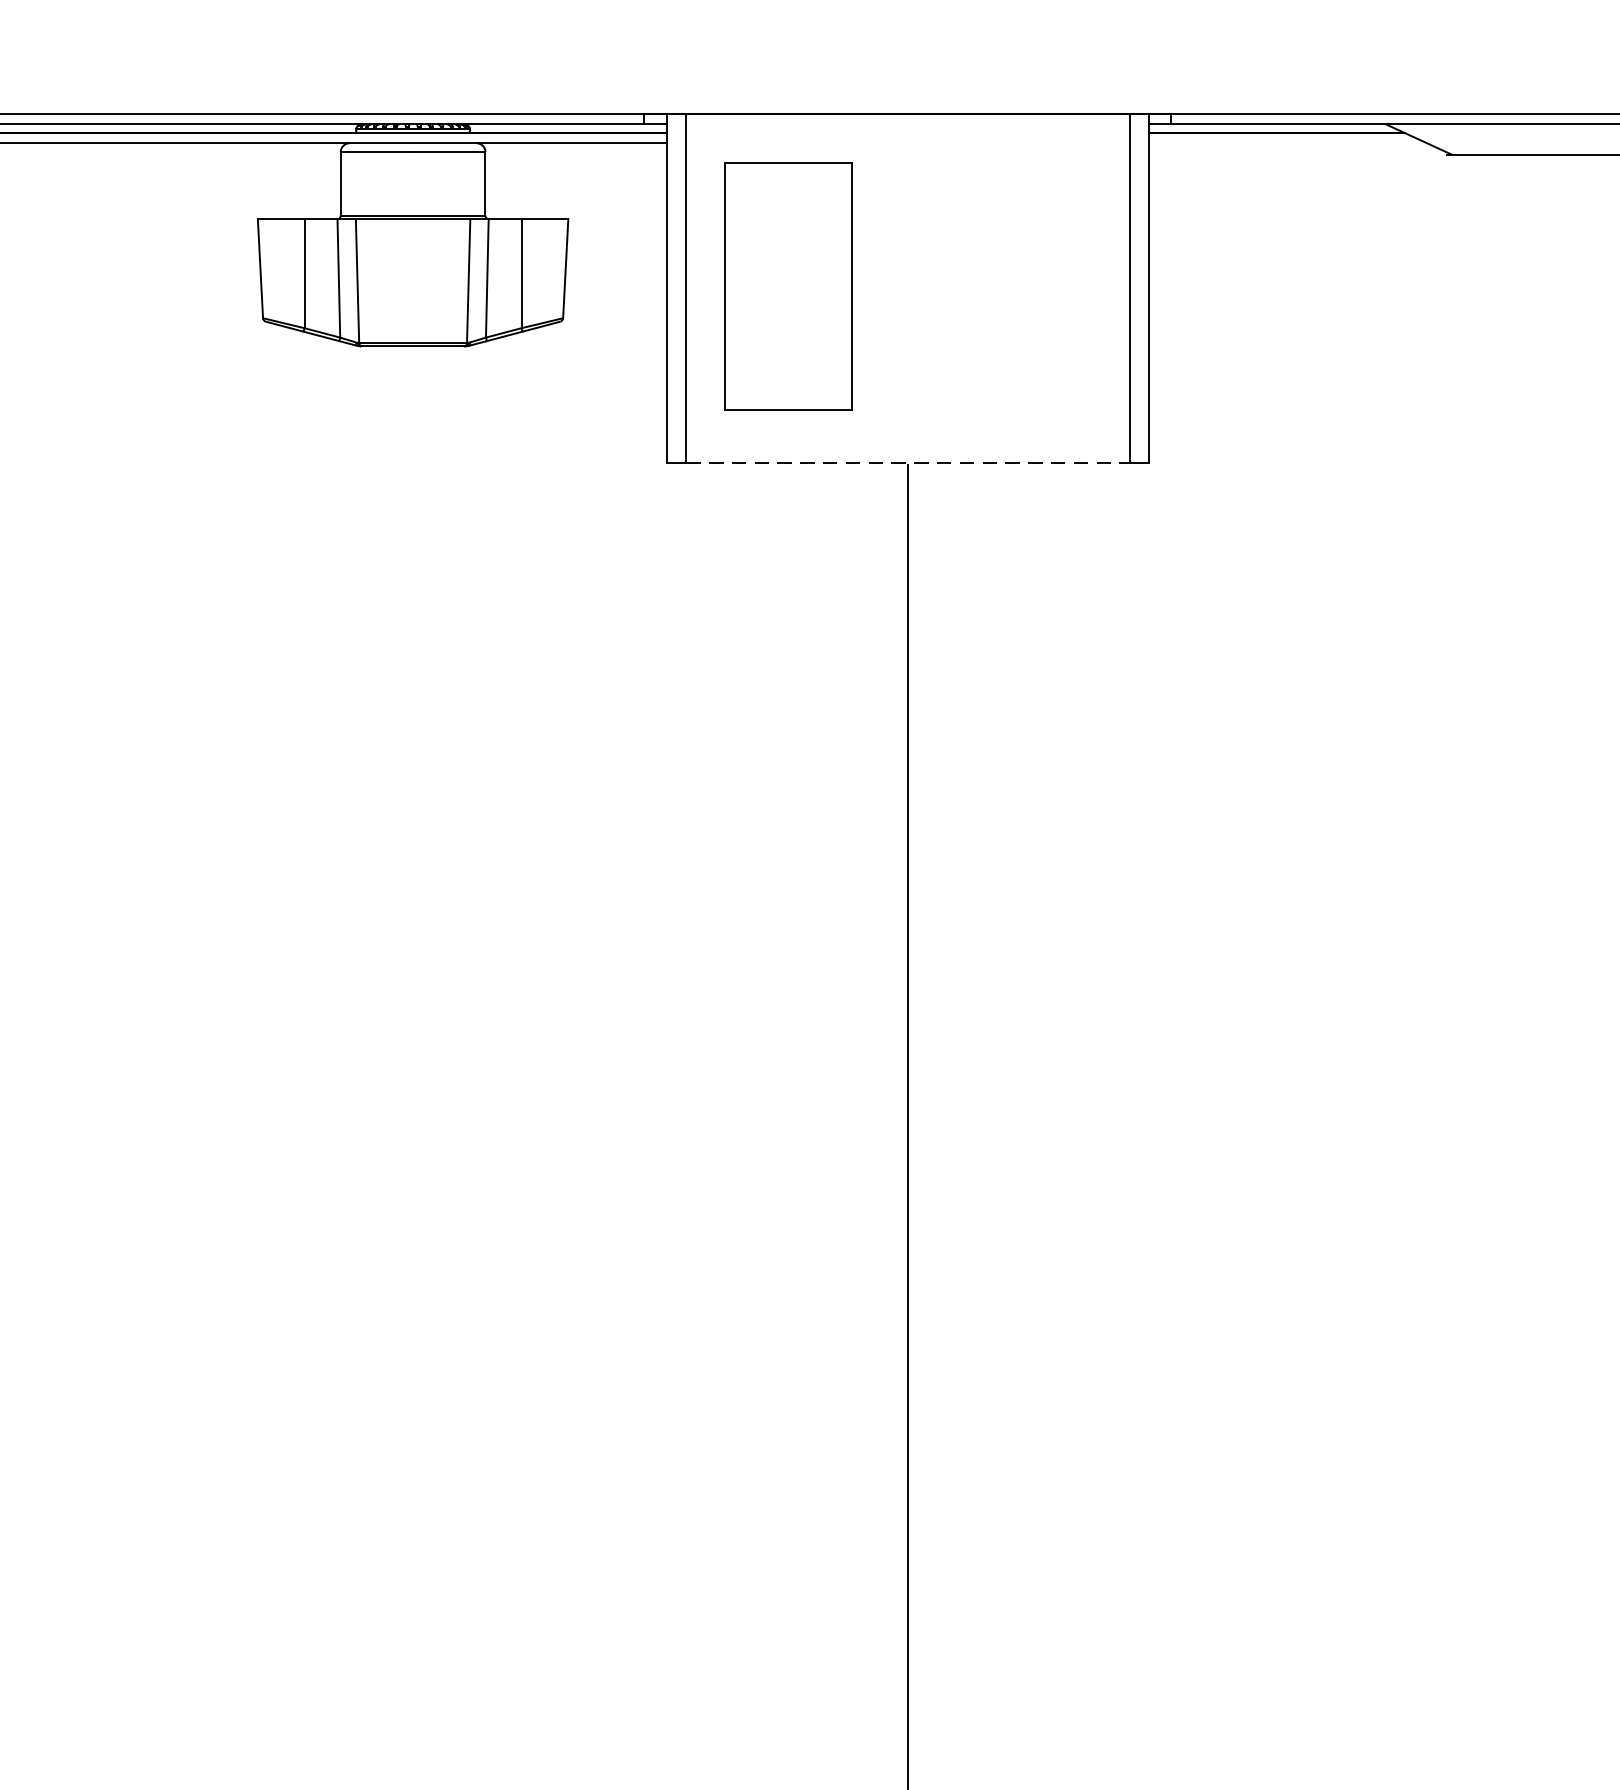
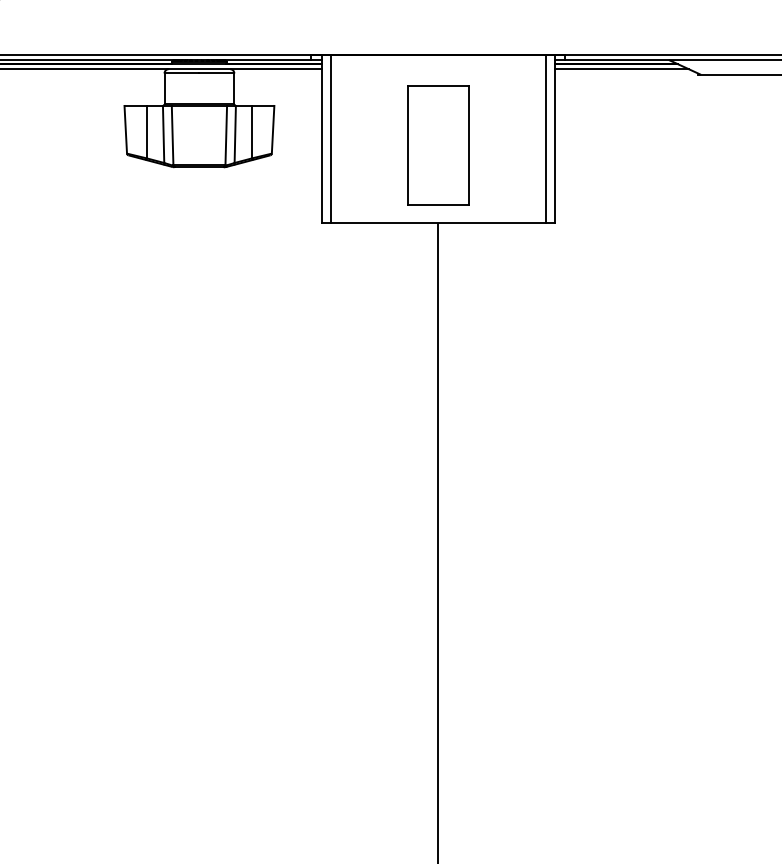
line: (1287, 143) -> (621, 69), added
part: (788, 286) -> (438, 145), moved
line: (908, 462) -> (438, 223), dashed -> solid

